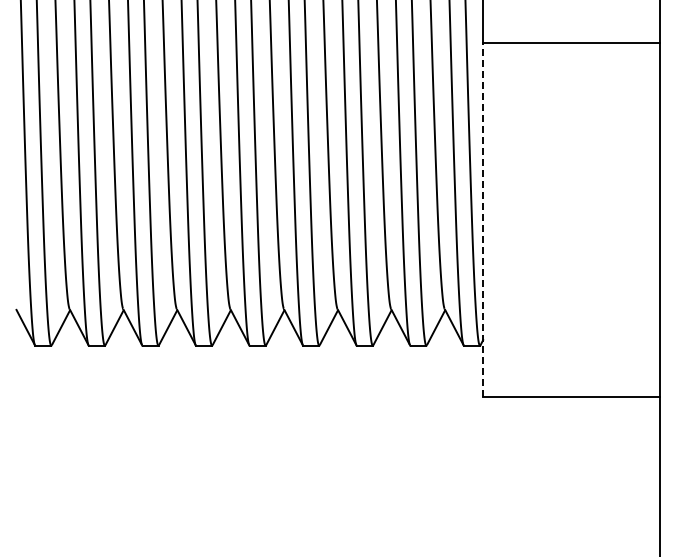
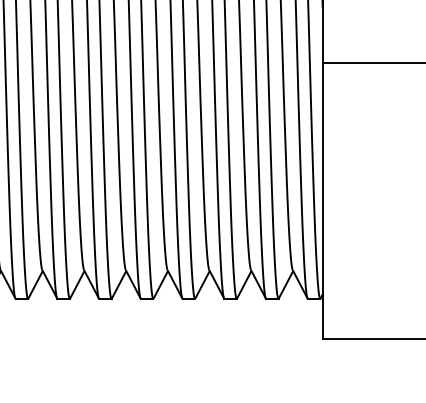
line: (483, 219) -> (323, 200), dashed -> solid

